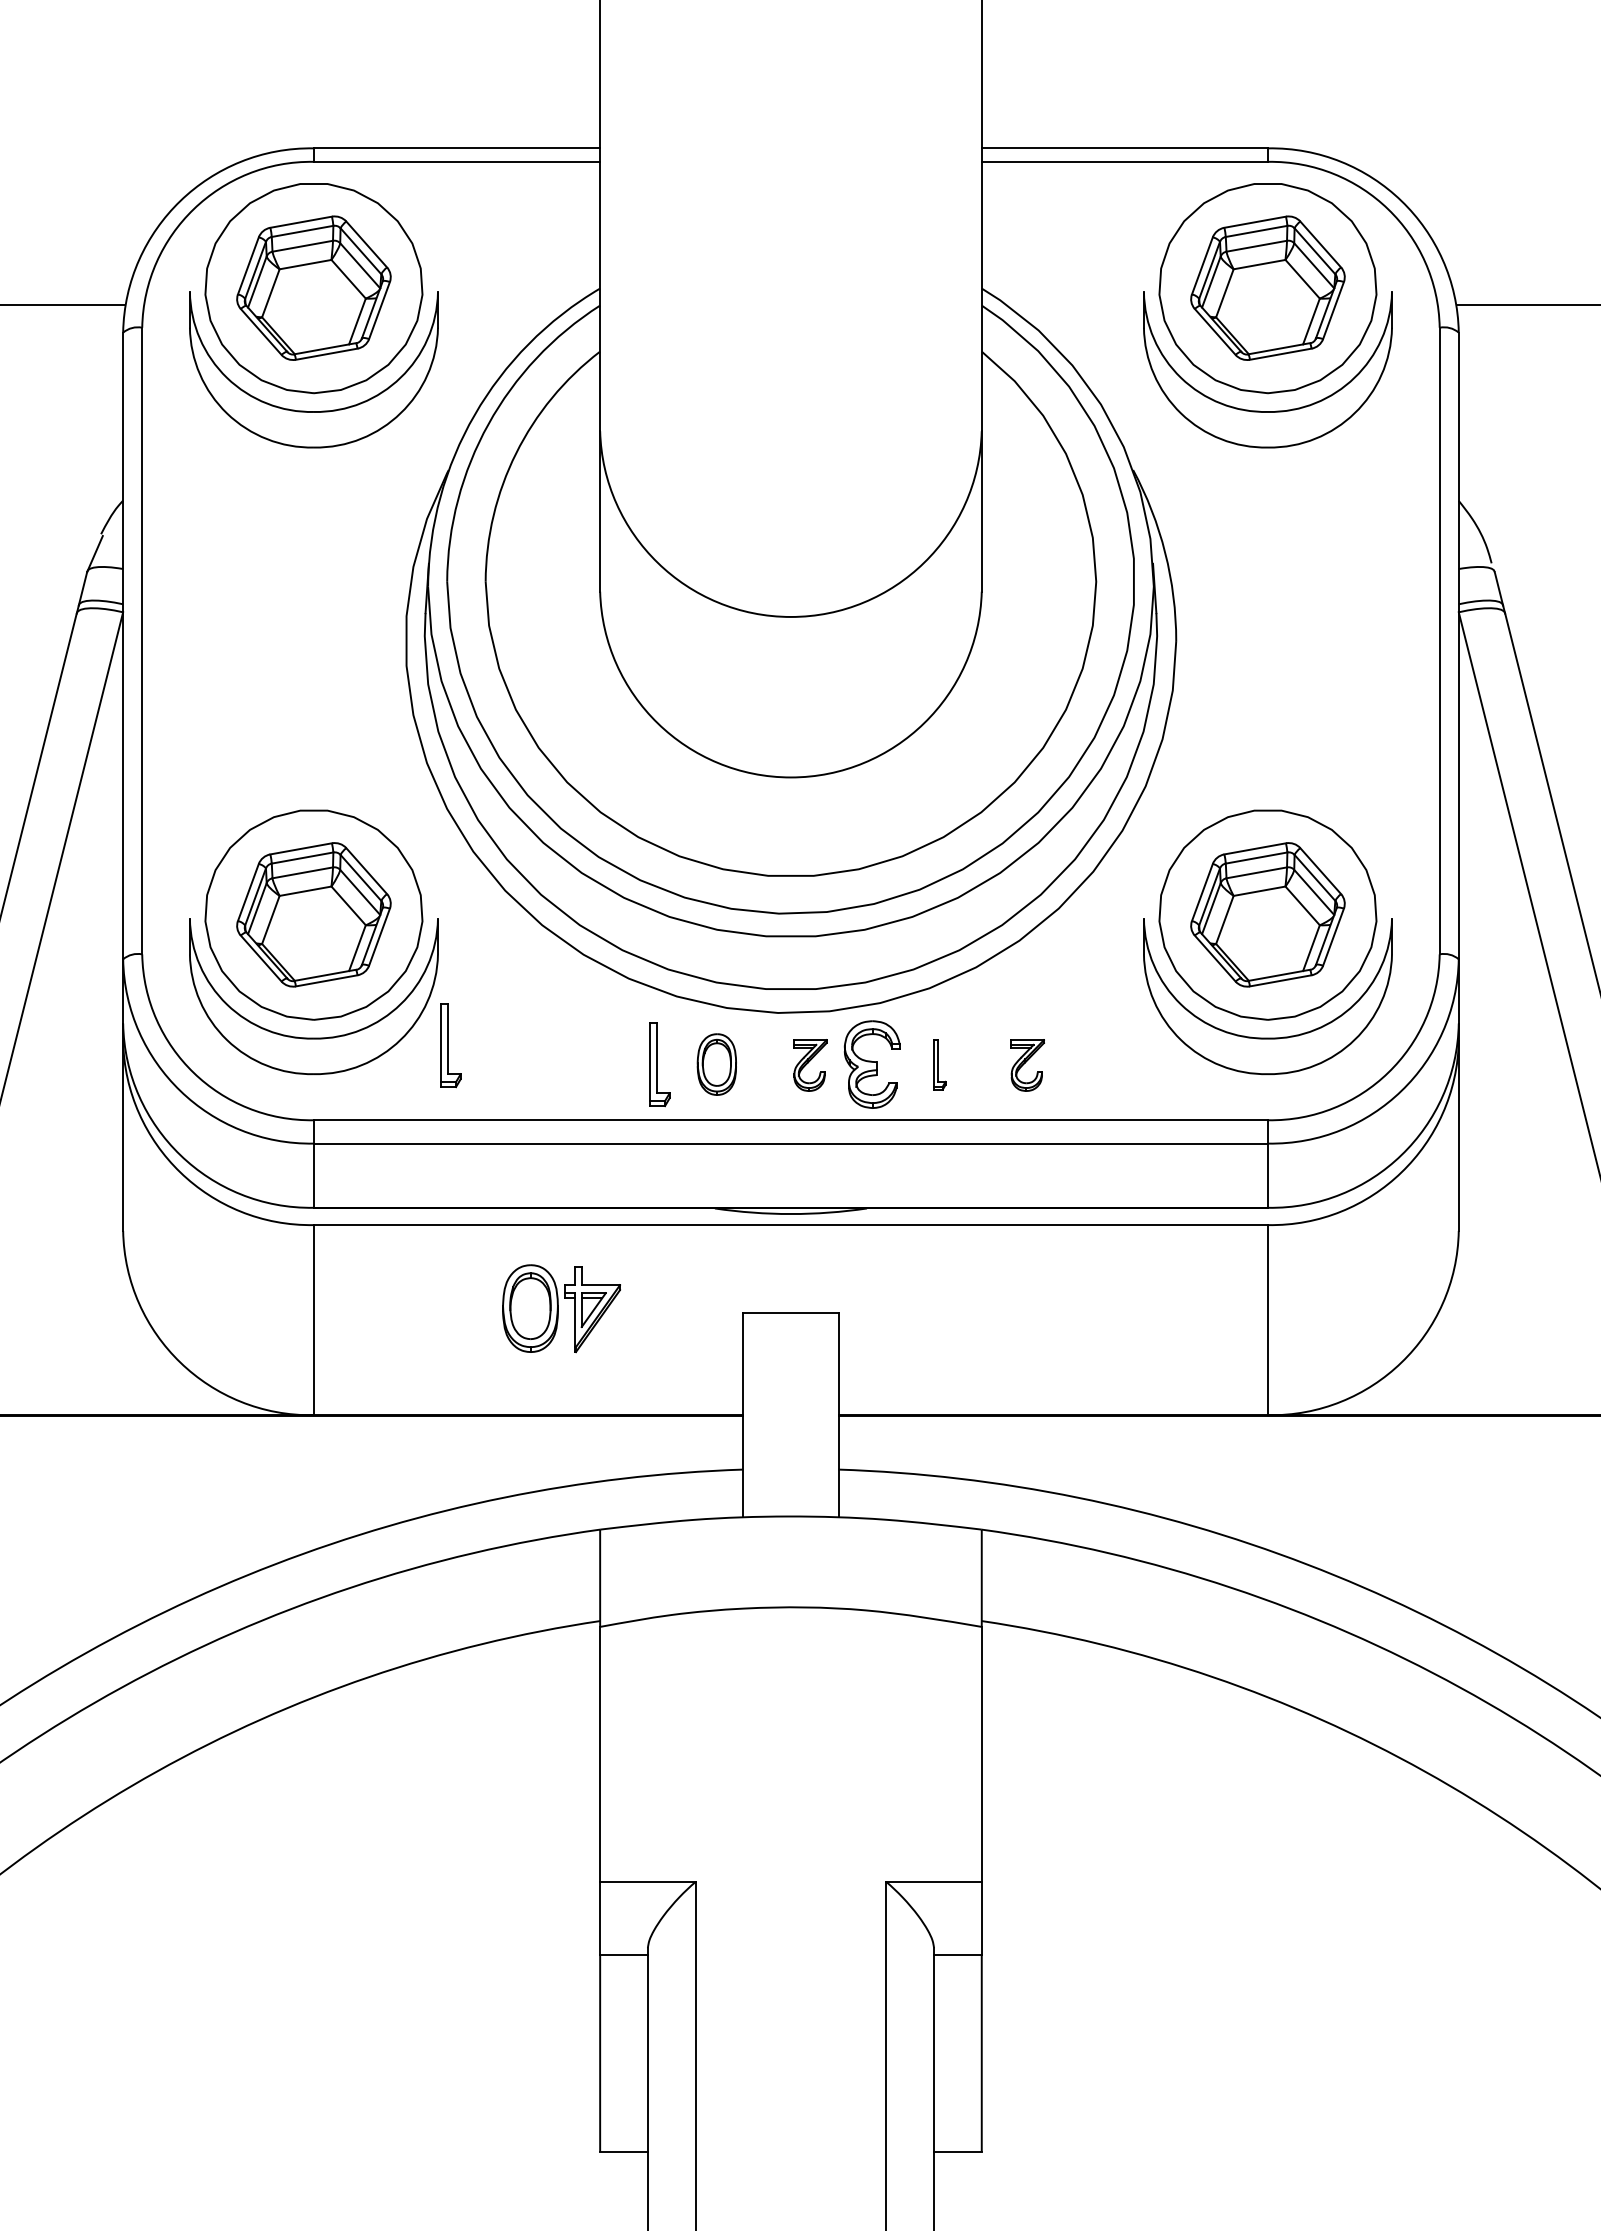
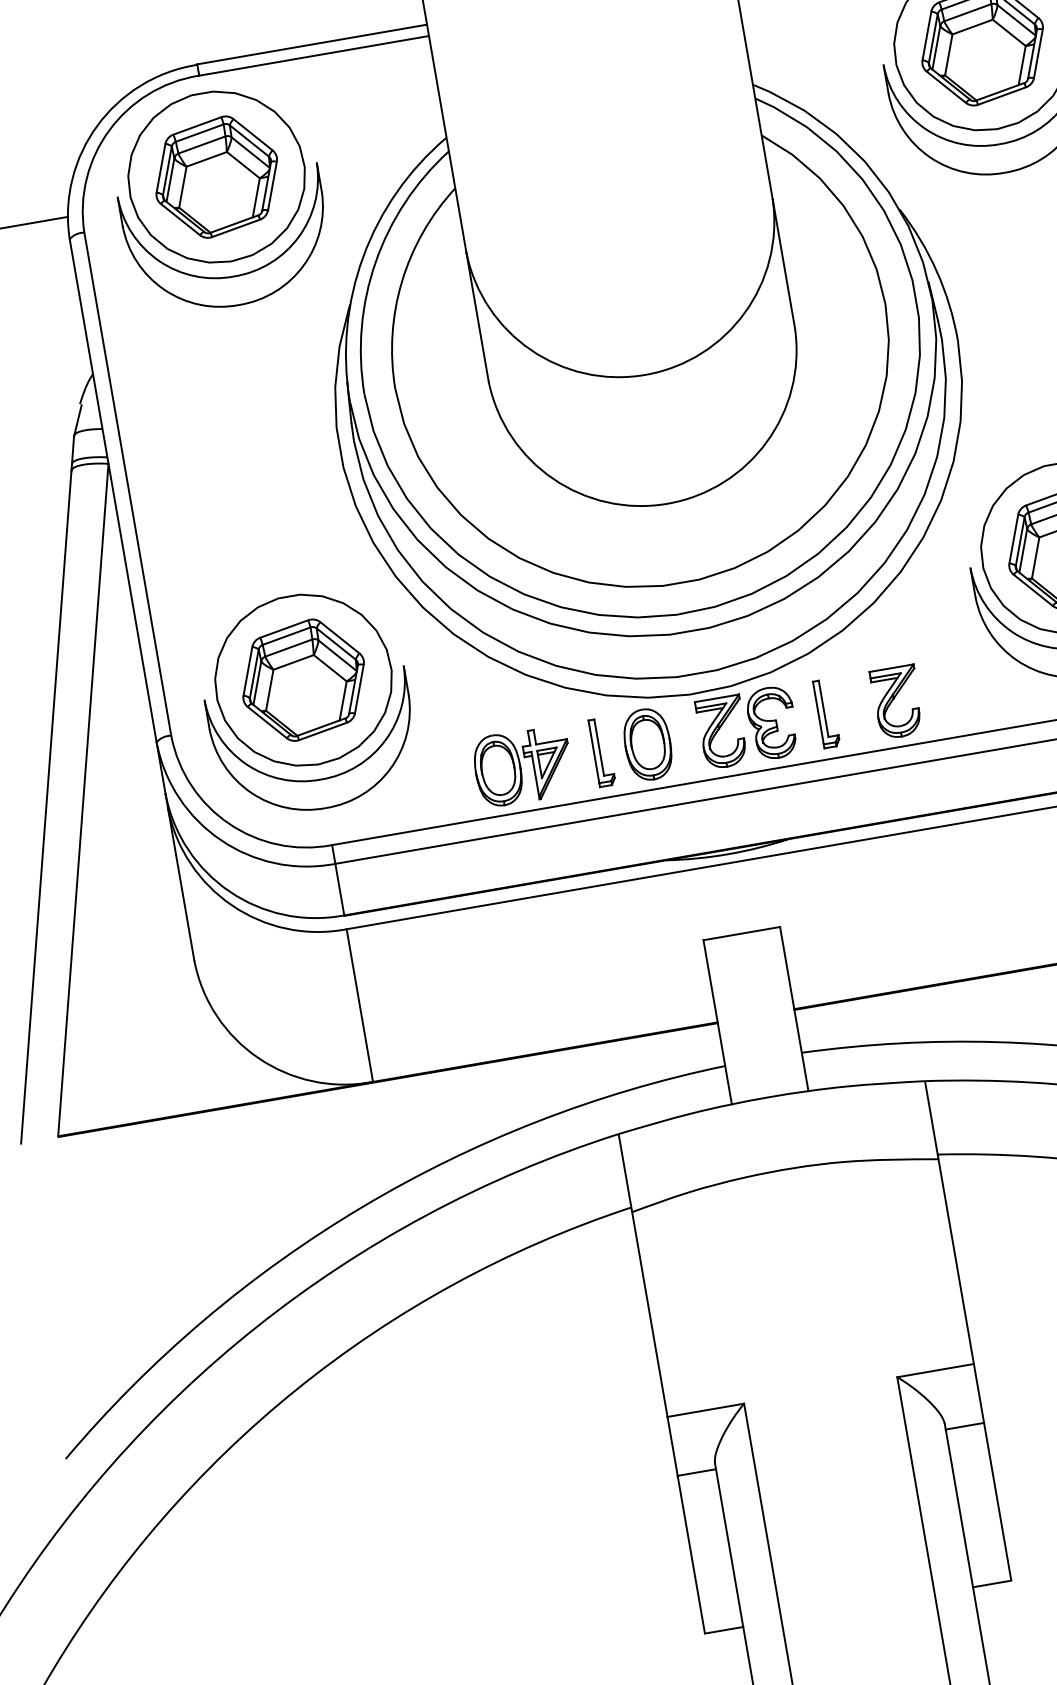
part: (450, 1045) -> (431, 766), removed
part: (716, 1064) -> (647, 744), size x1.43
part: (939, 1064) -> (826, 713), size x1.67
part: (810, 1065) -> (723, 732), size x1.67
part: (1027, 1065) -> (897, 702), size x1.67
part: (561, 1308) -> (523, 766), moved

